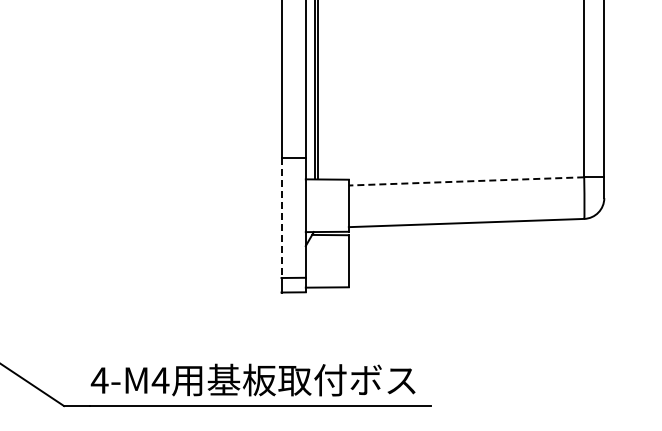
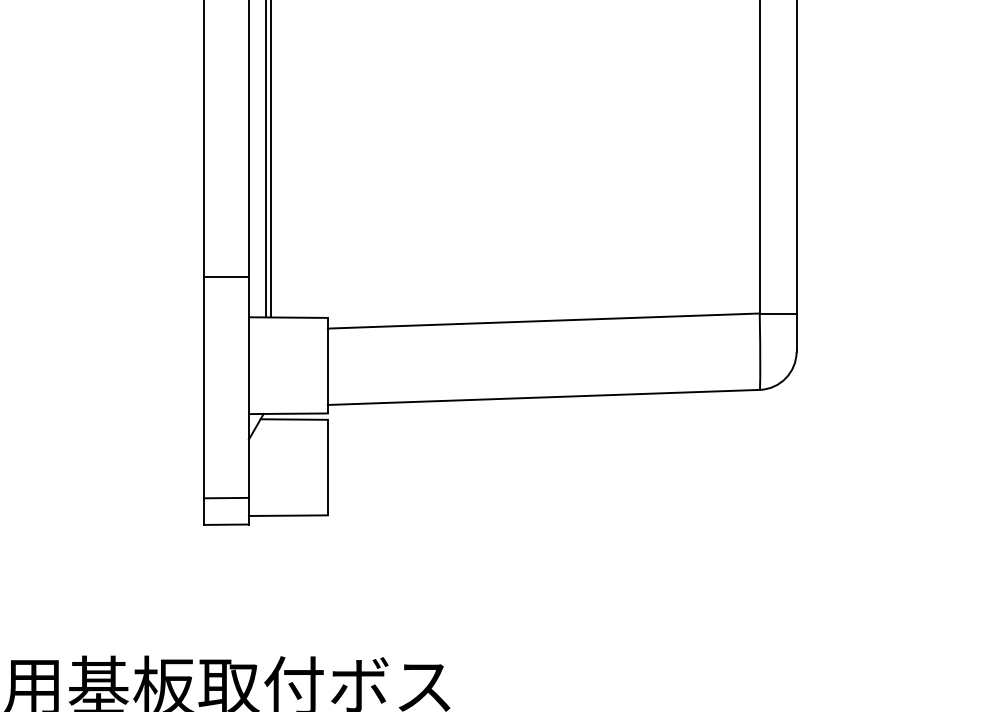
line: (466, 181) -> (543, 321), dashed -> solid
line: (281, 218) -> (204, 389), dashed -> solid

